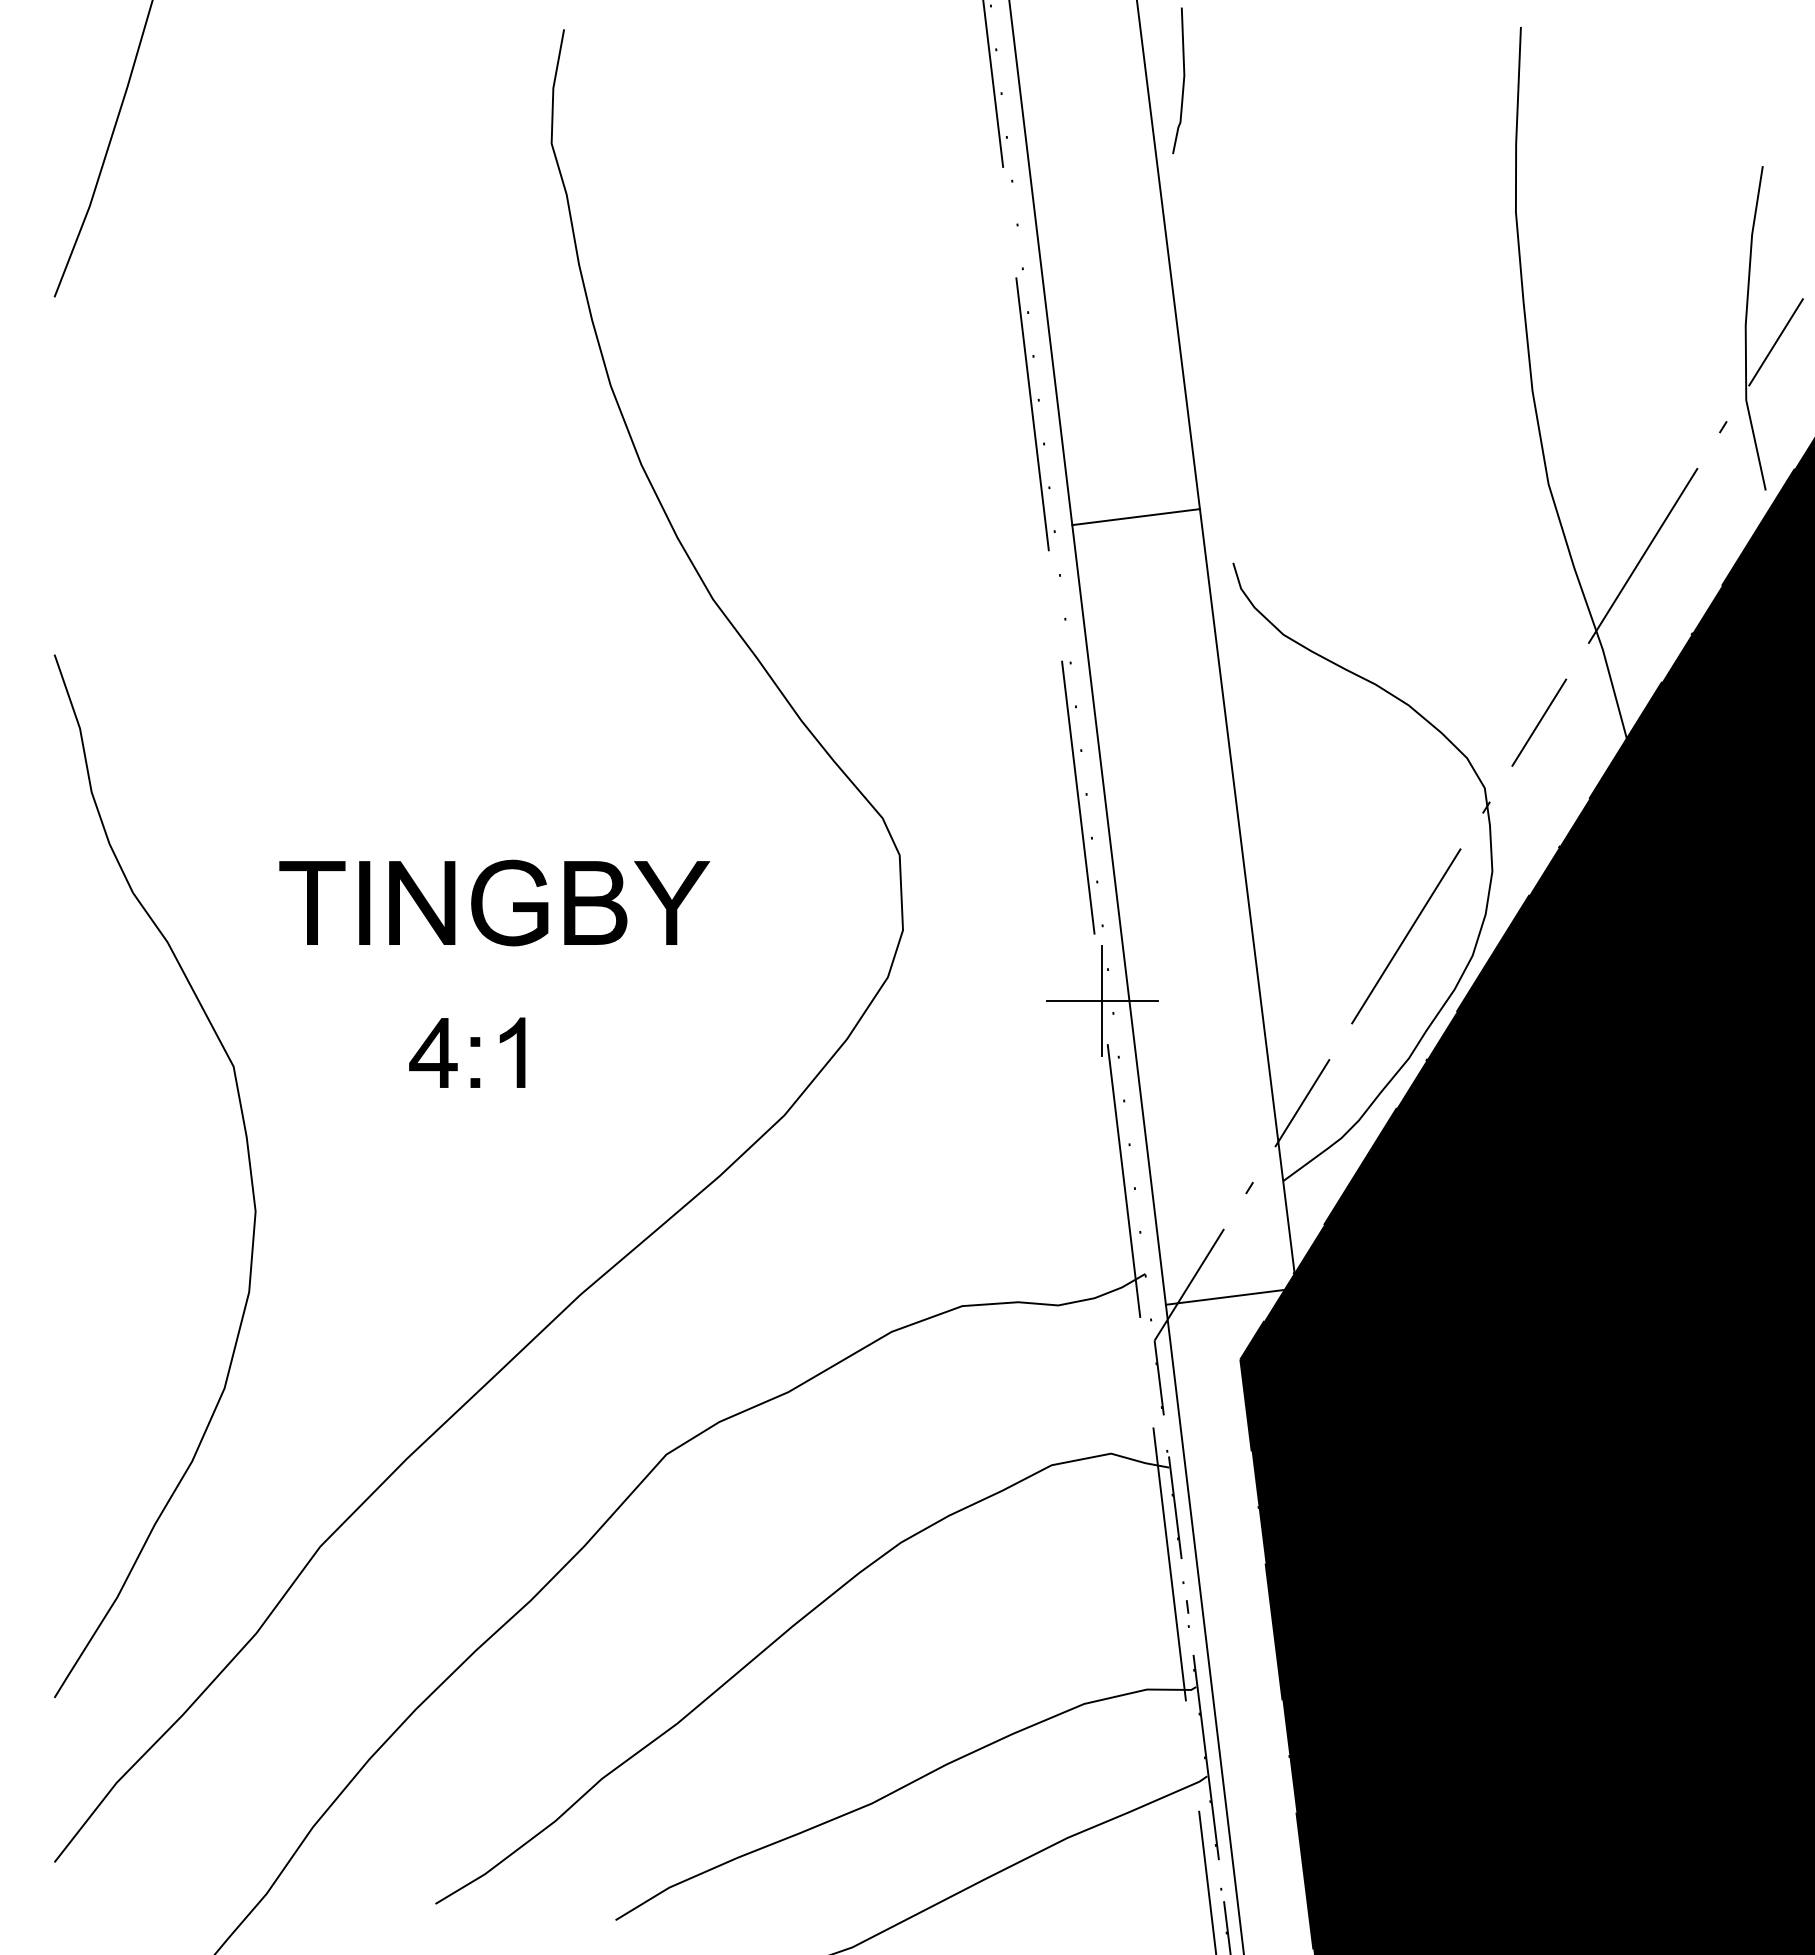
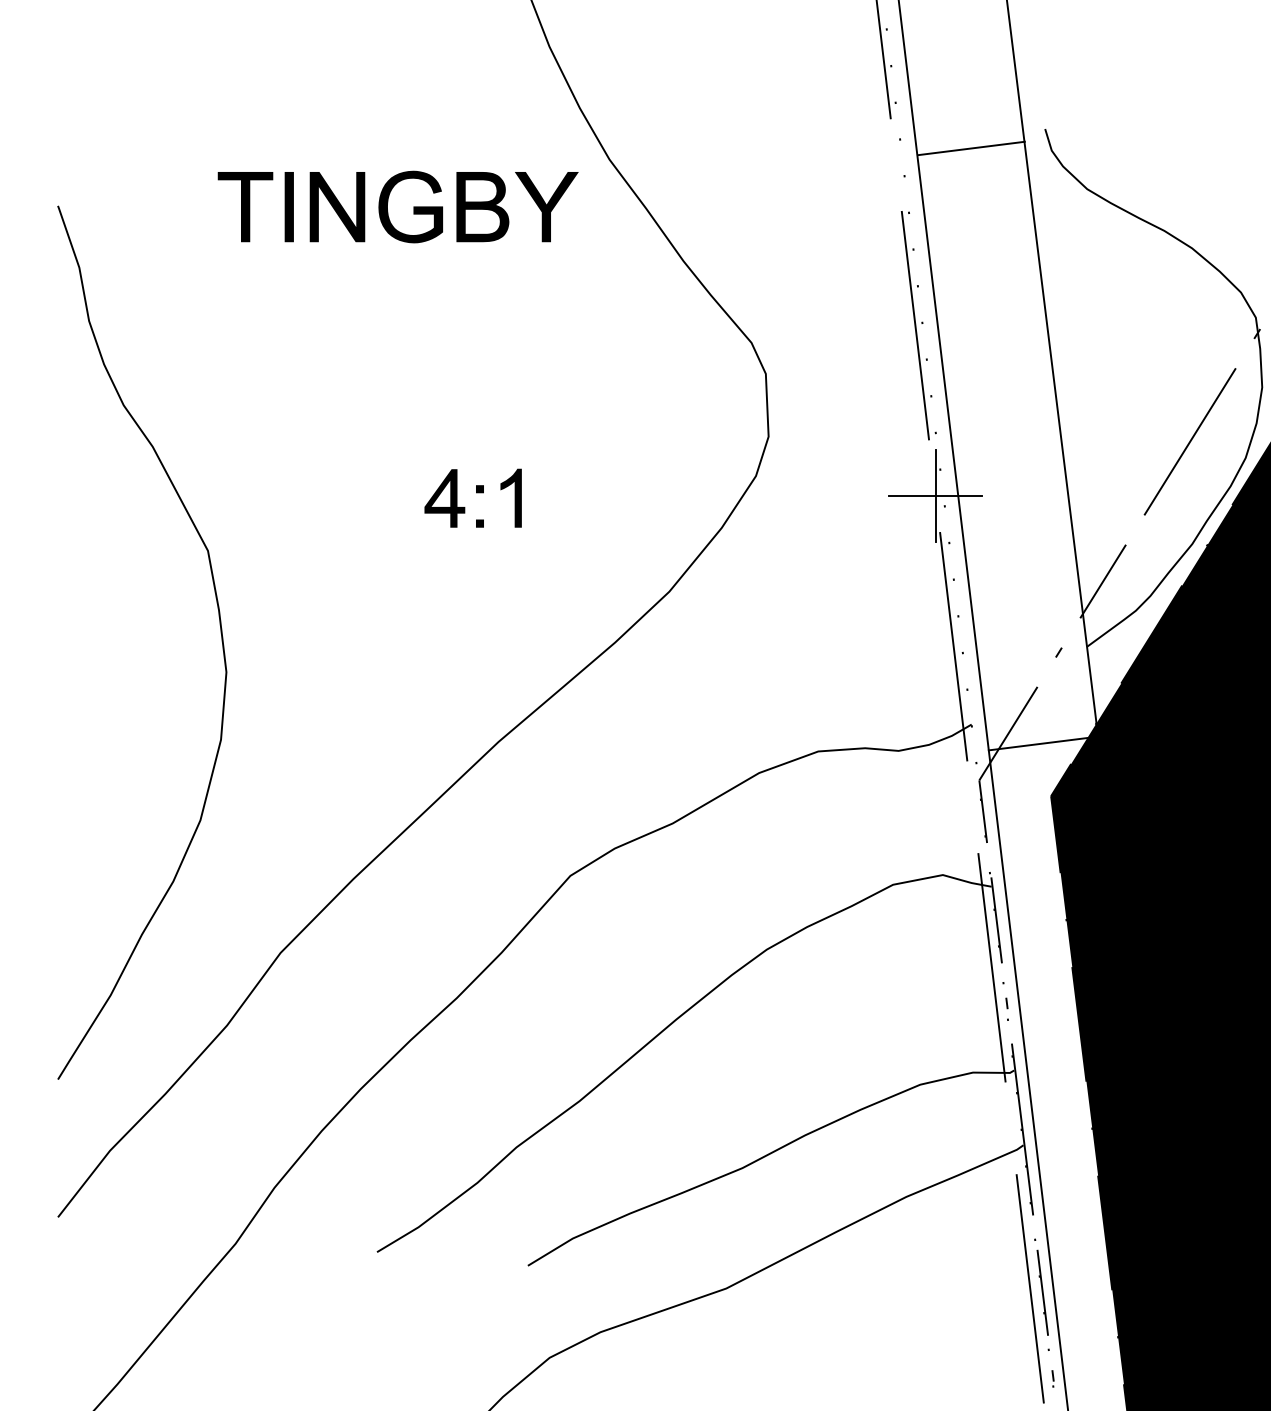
line: (1135, 517) -> (970, 148), moved
part: (482, 902) -> (387, 206), moved
part: (470, 1046) -> (475, 493), moved

